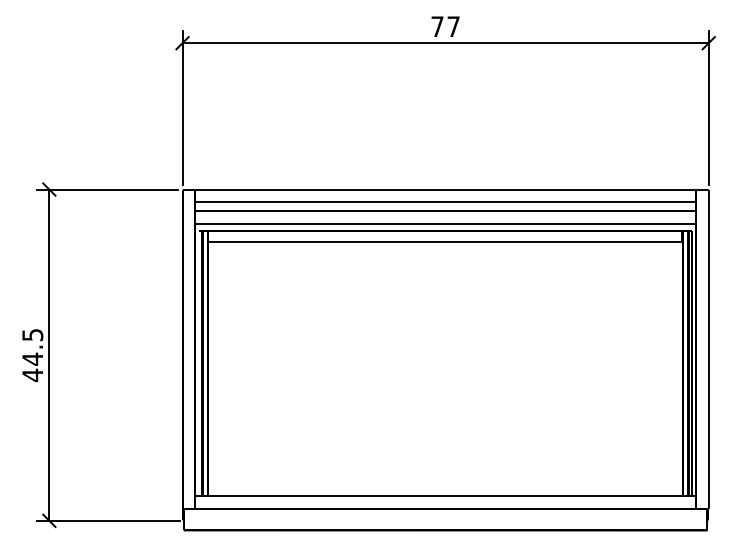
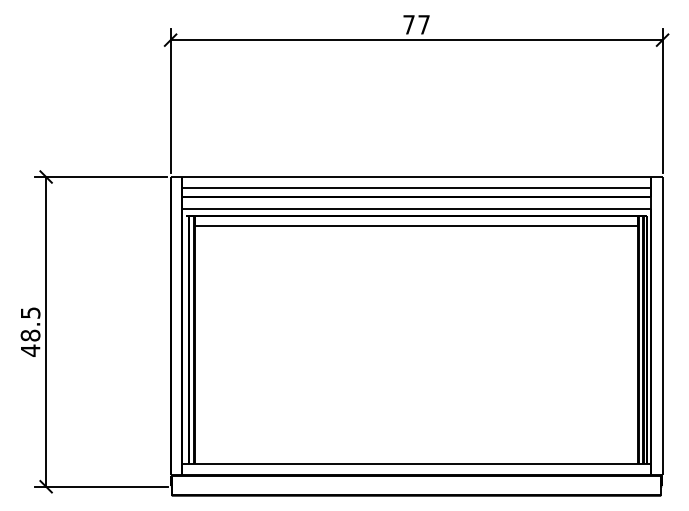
text: (32, 358) -> (30, 334), 44.5 -> 48.5

